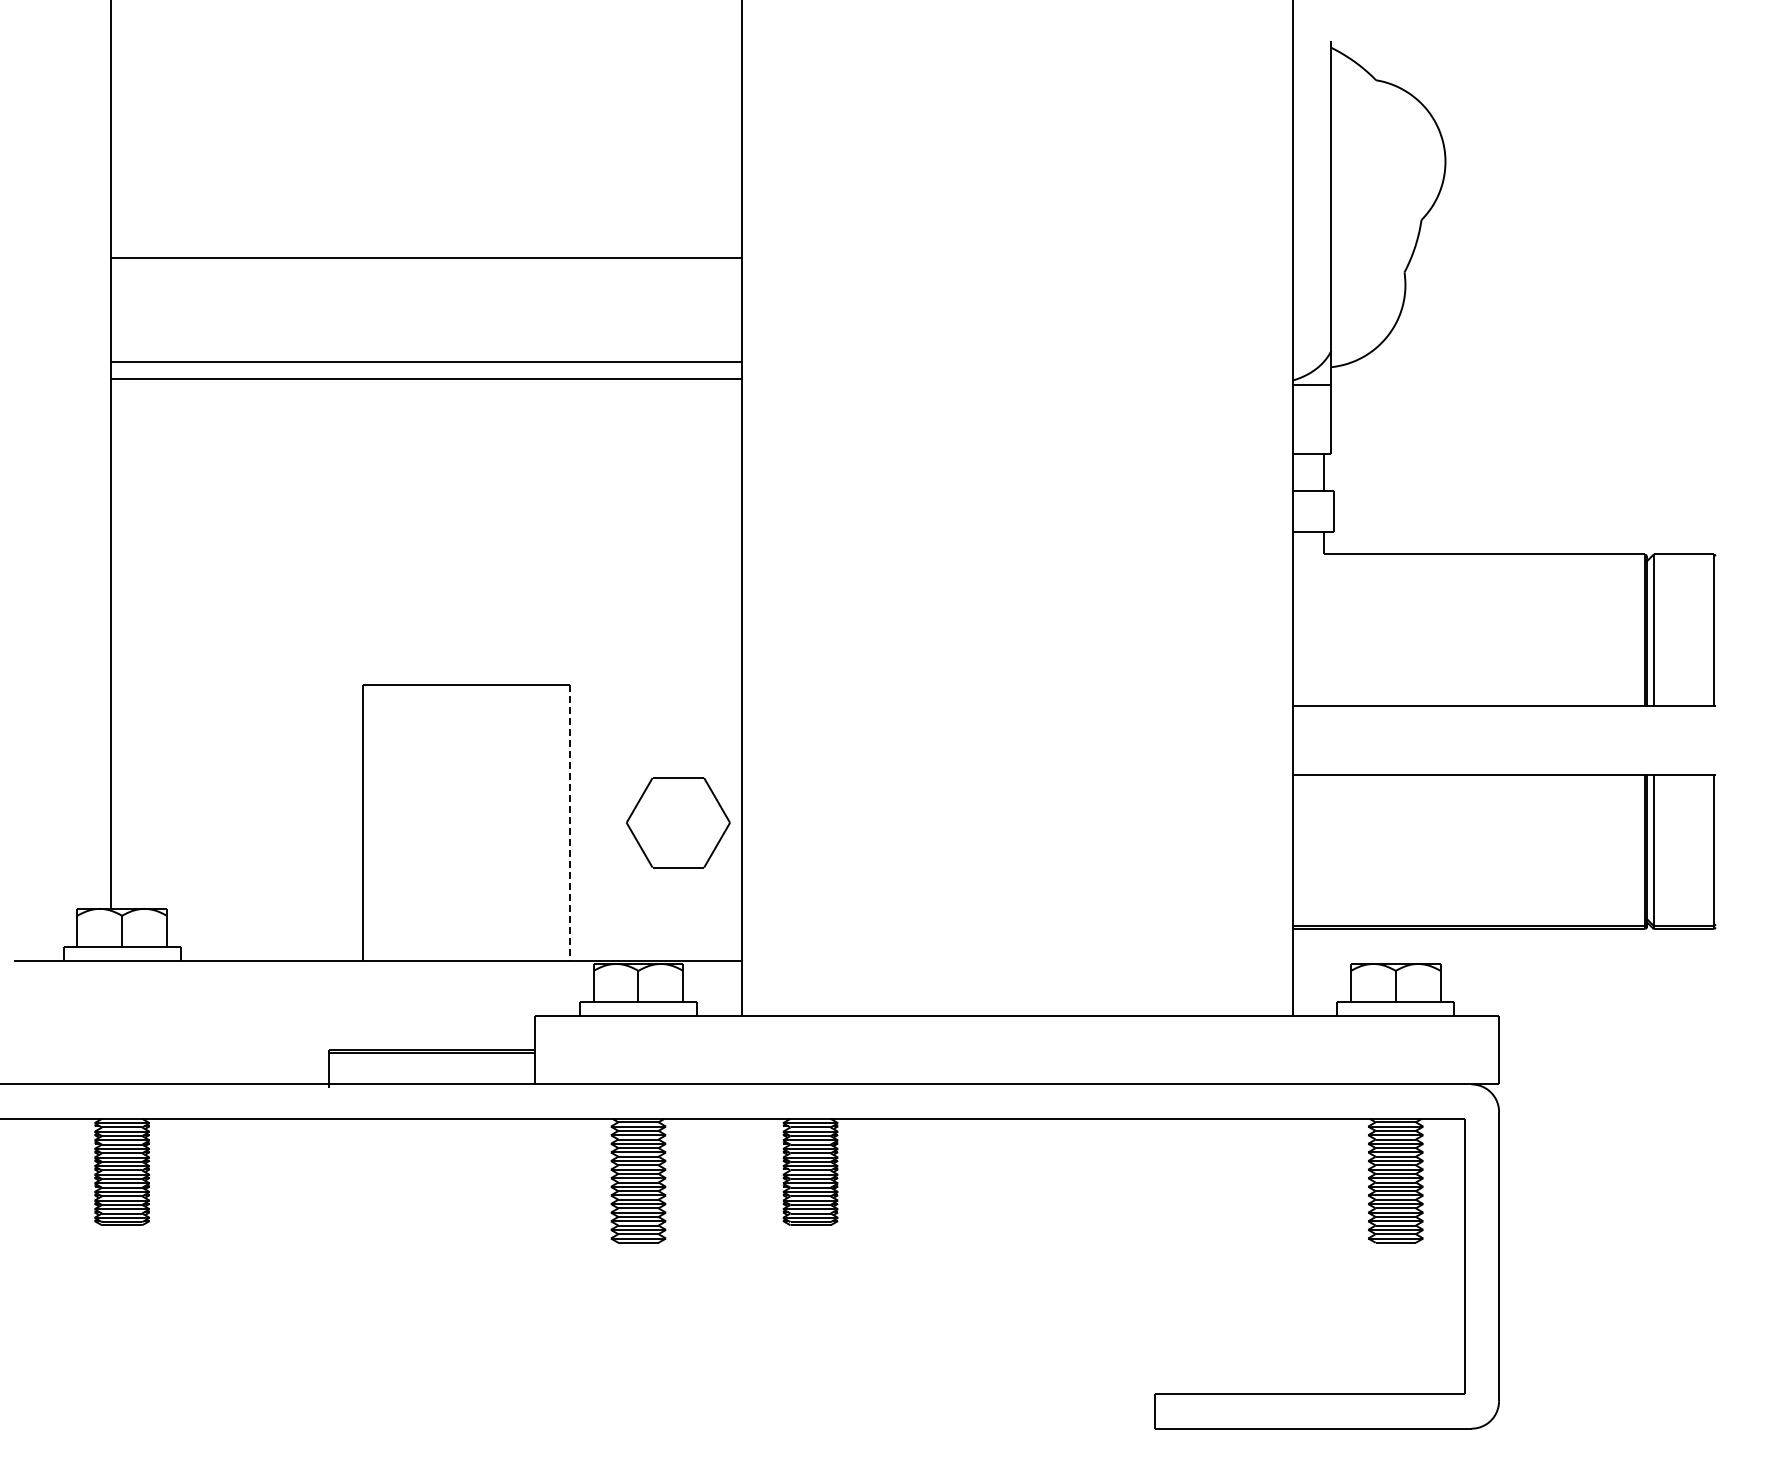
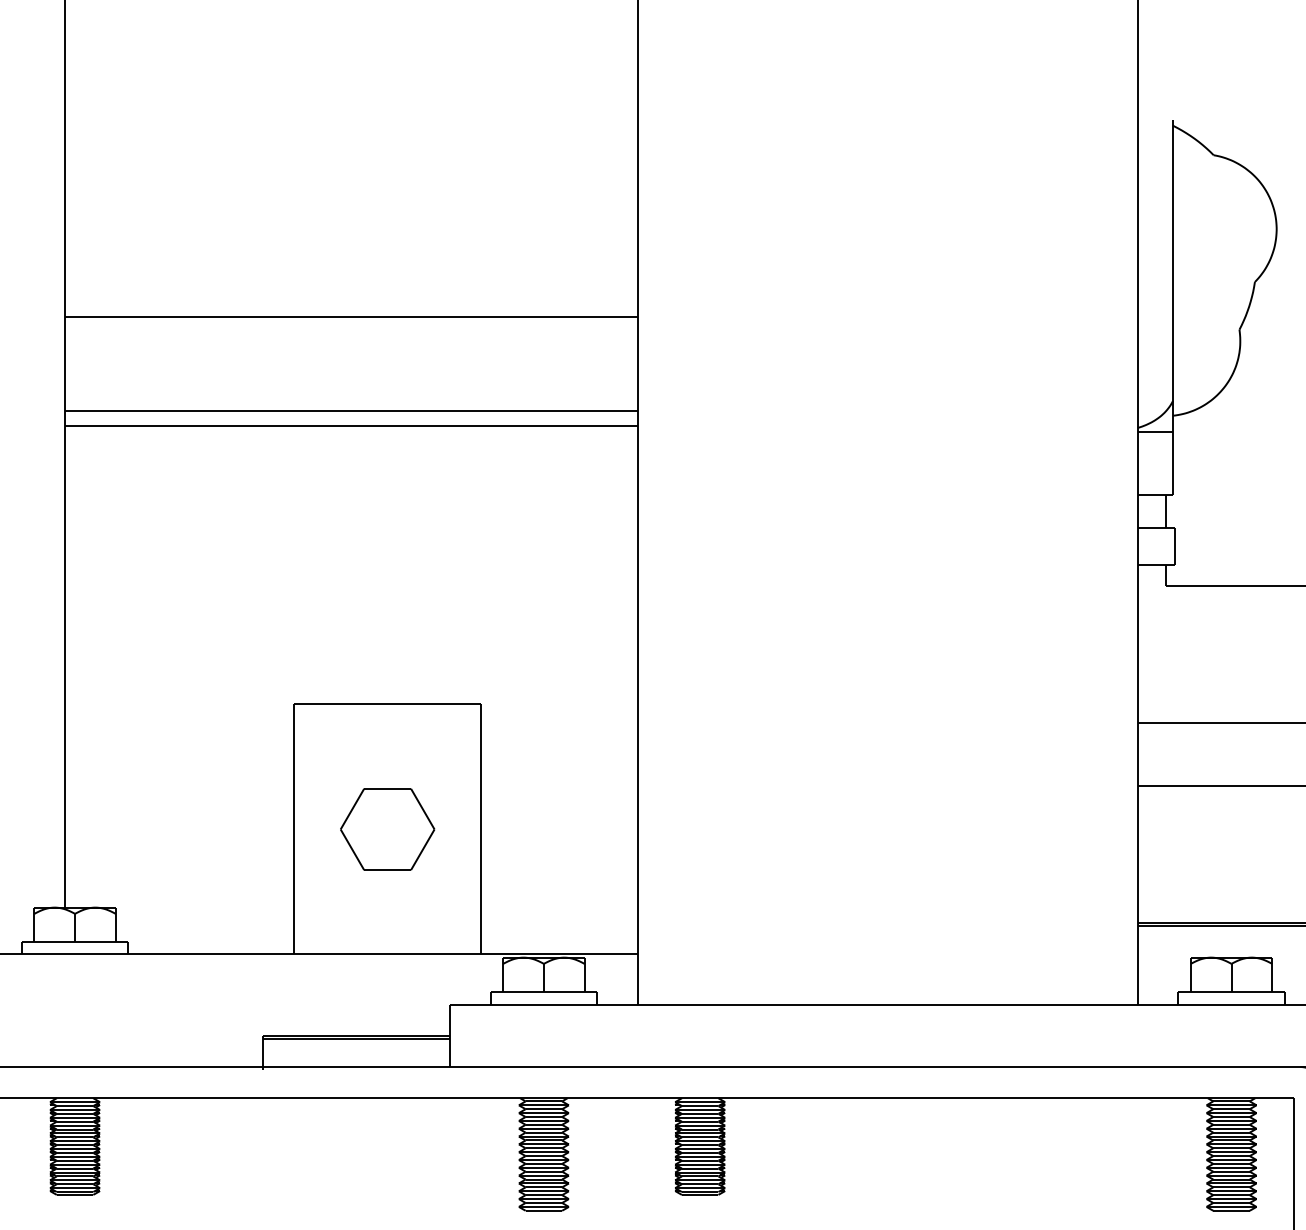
line: (569, 822) -> (481, 829), dashed -> solid
part: (678, 822) -> (387, 829), moved

